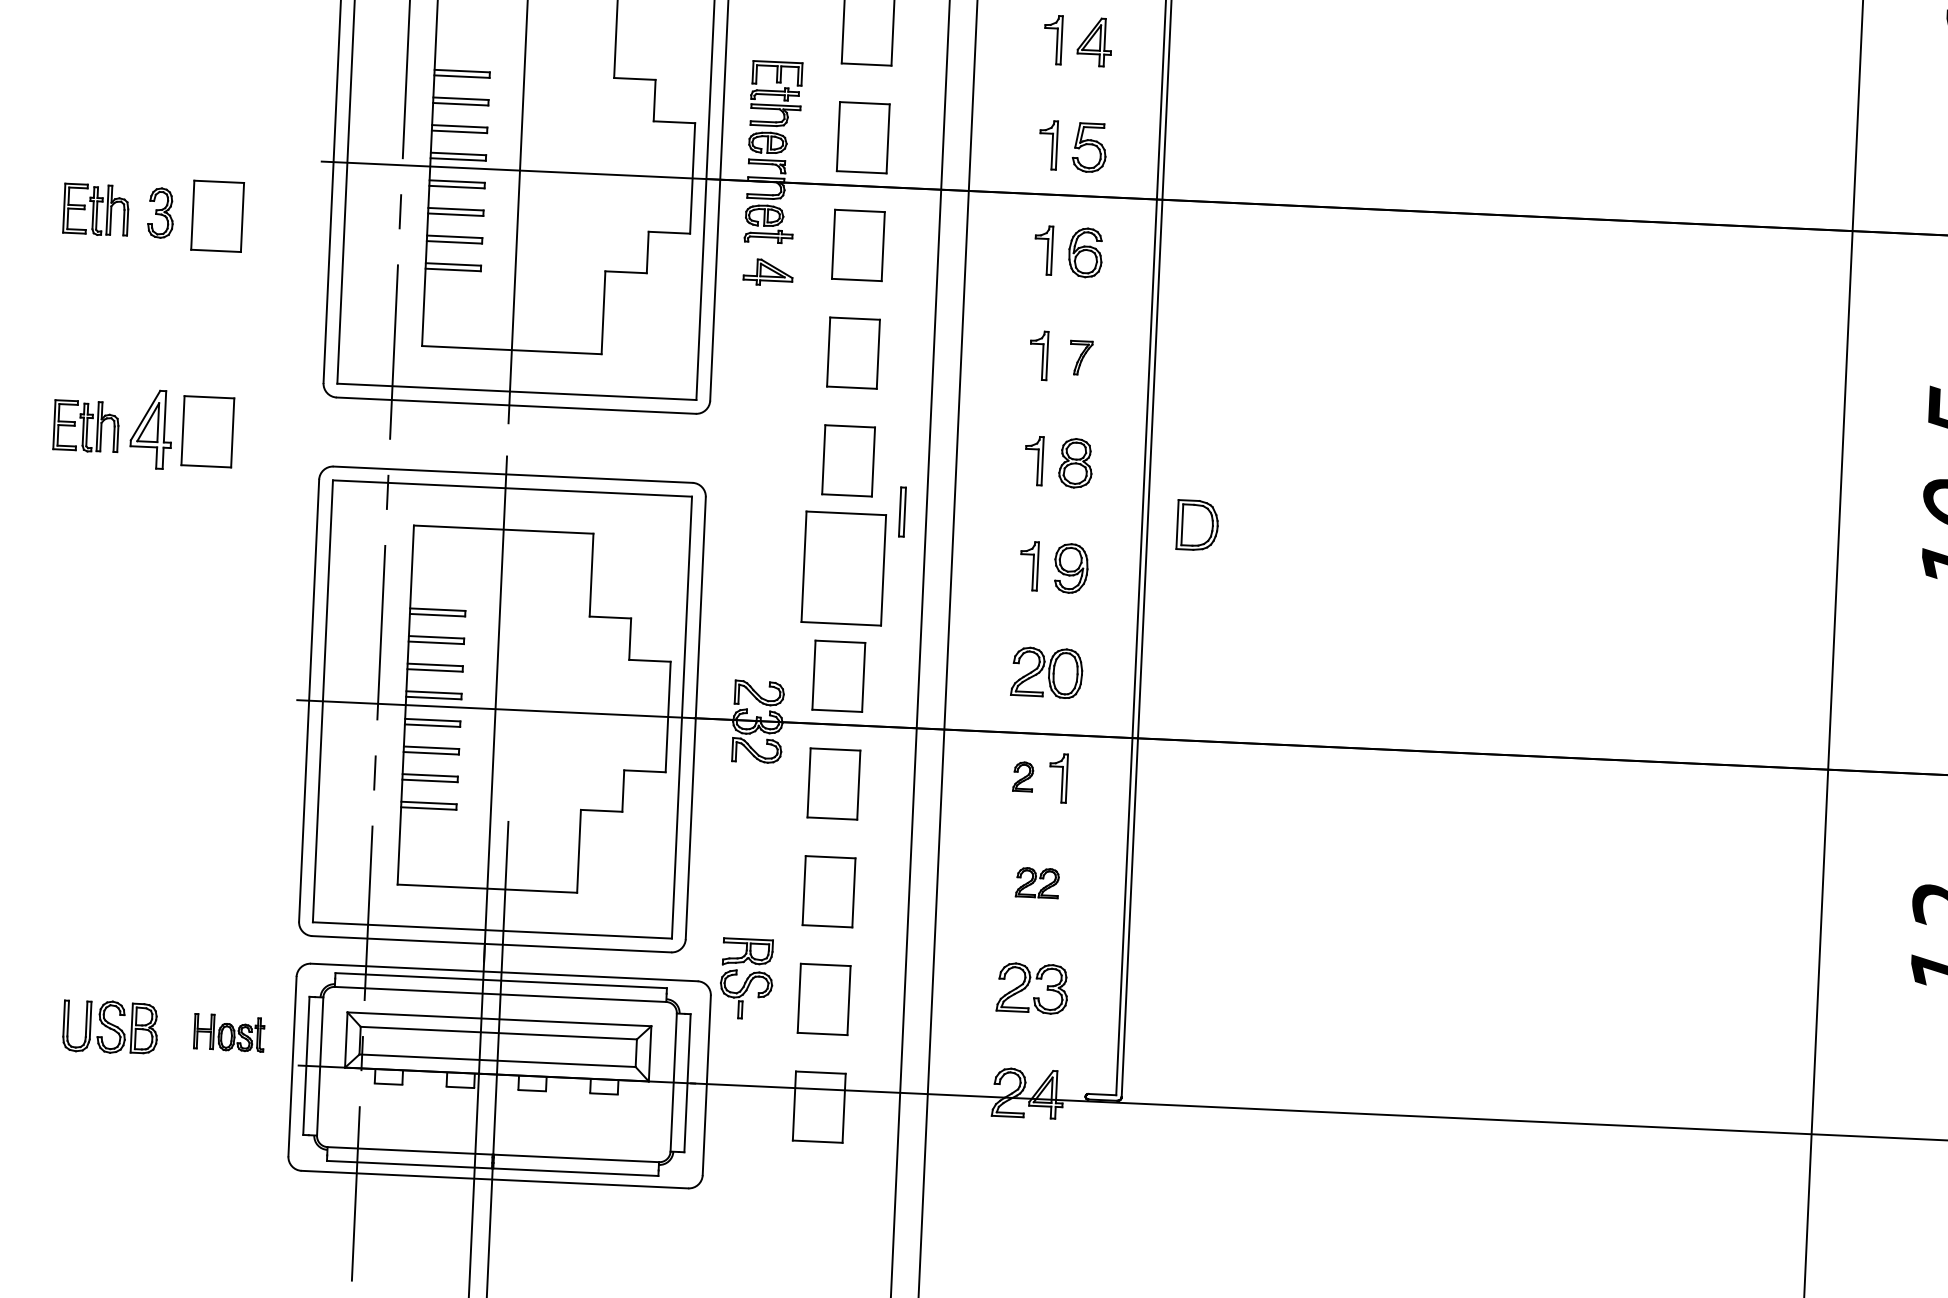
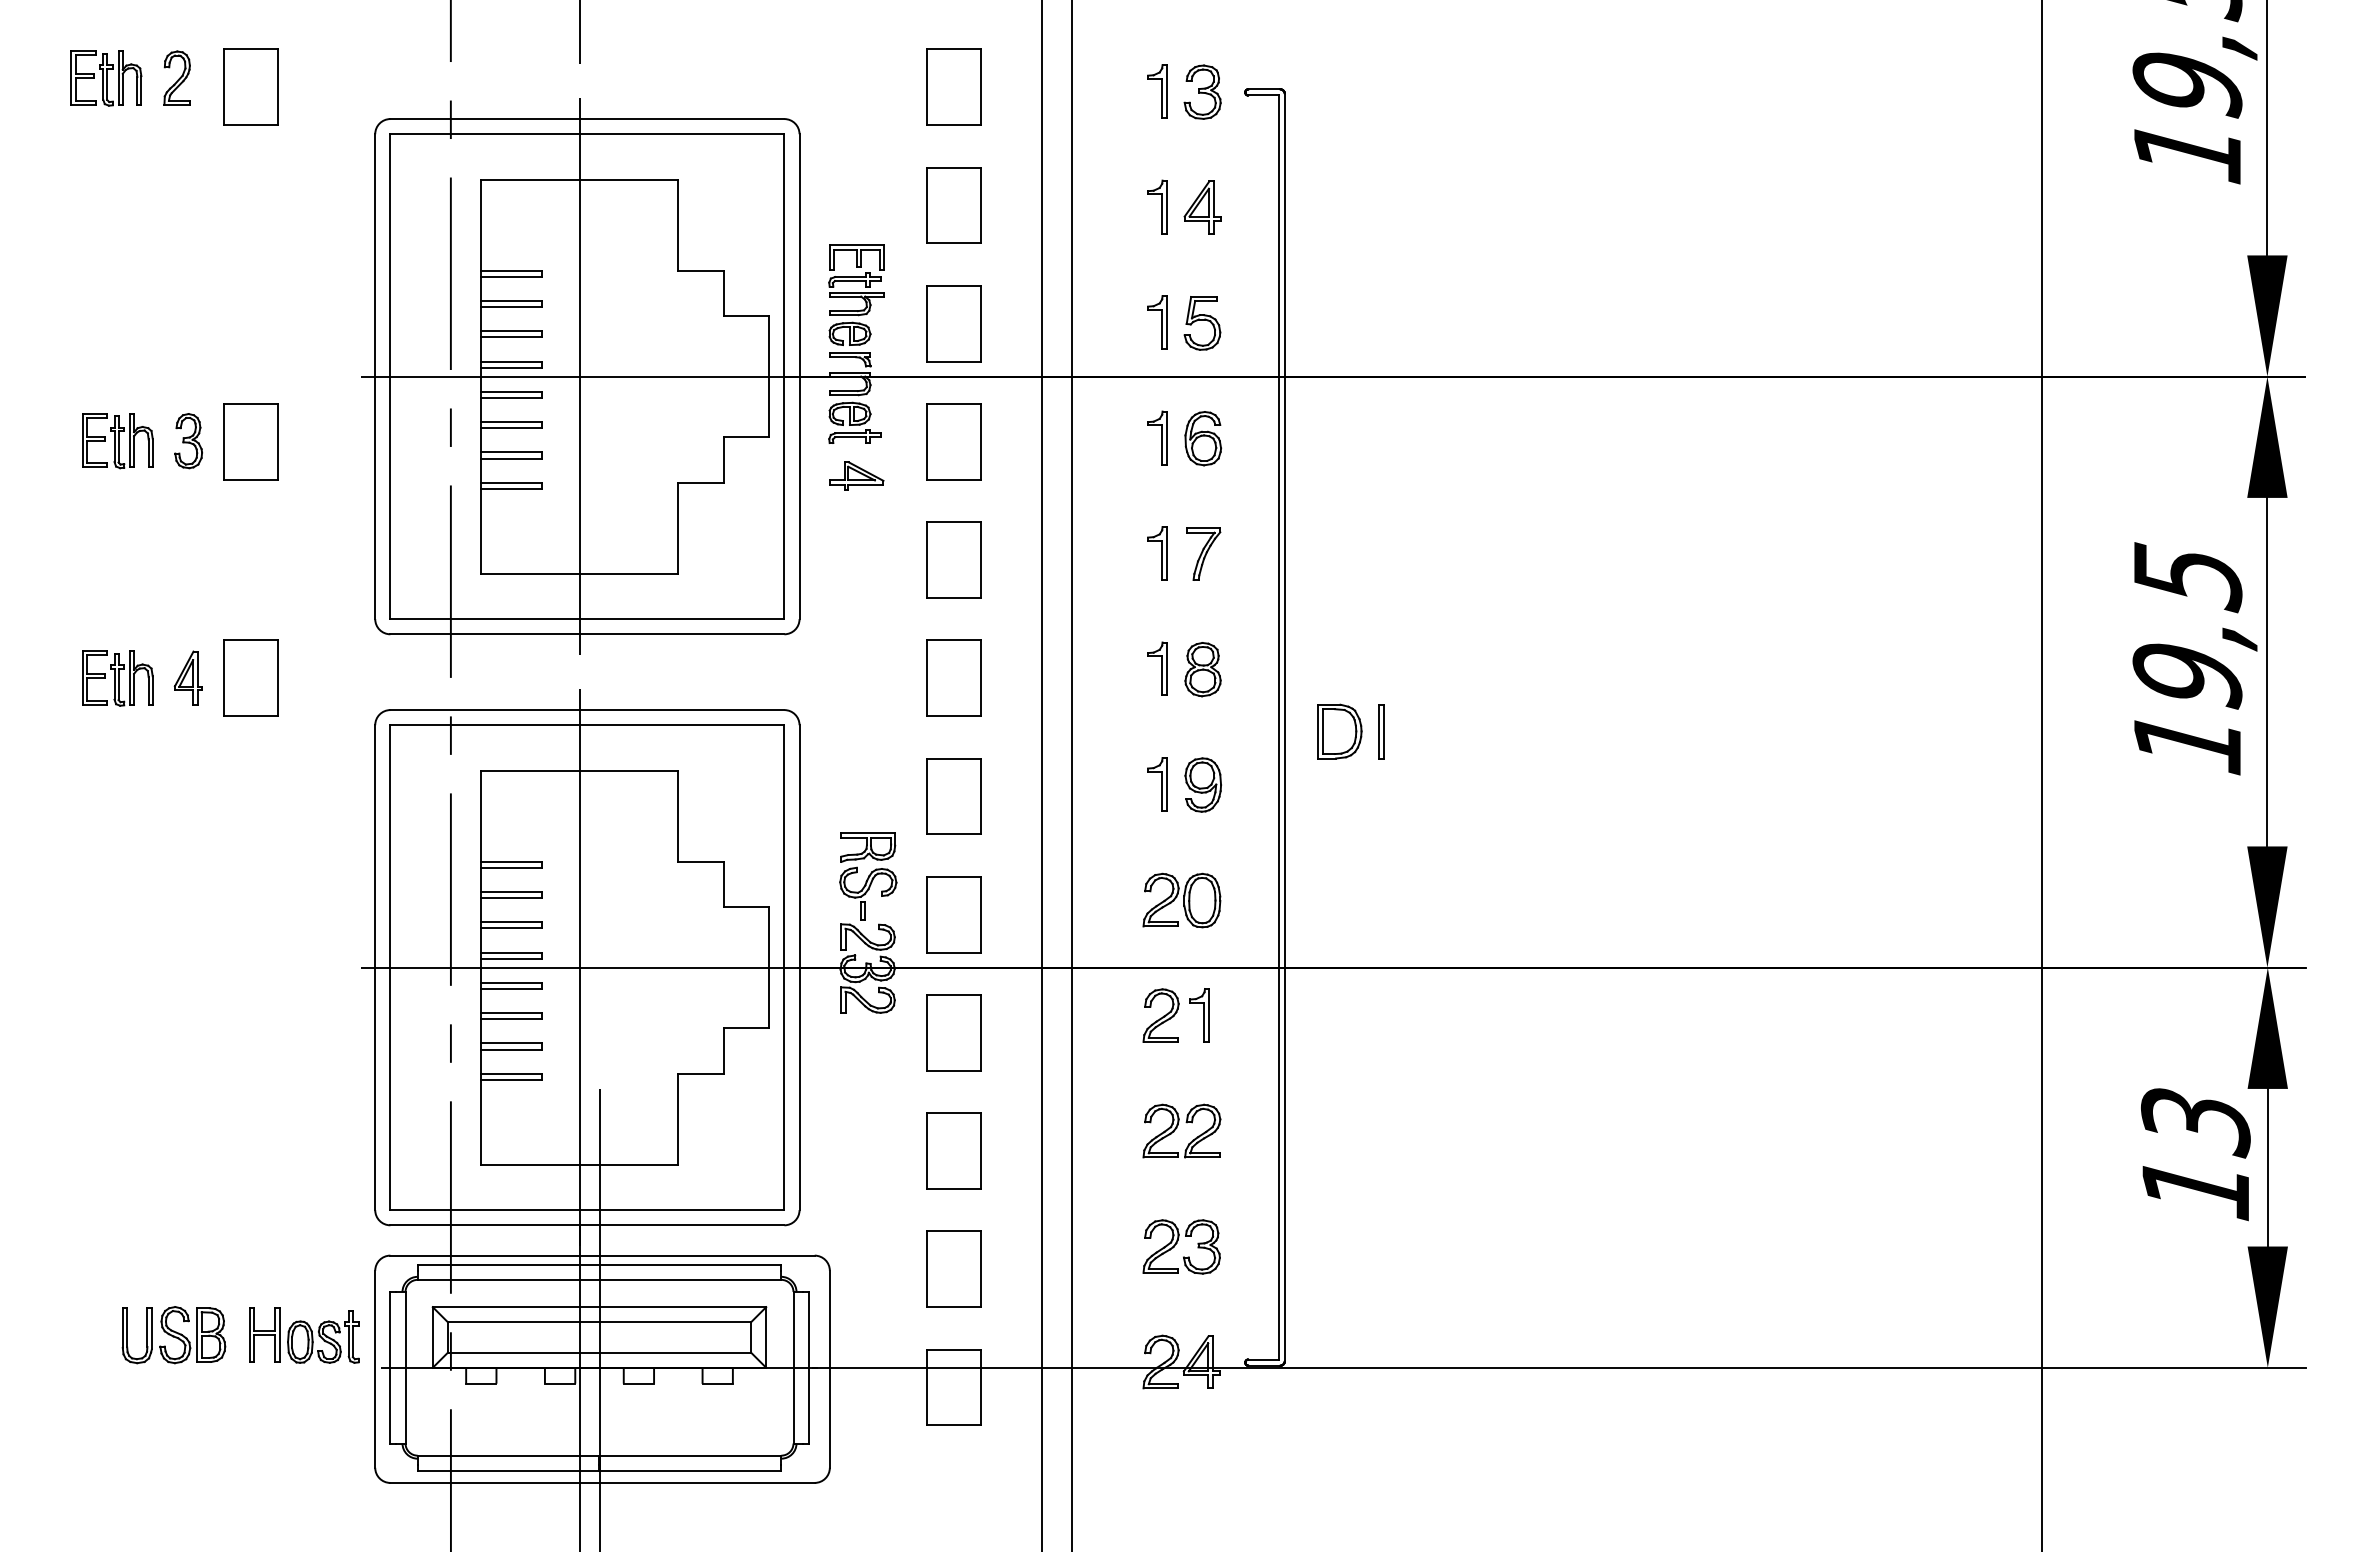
part: (1081, 357) -> (1203, 553), size x1.43
part: (150, 428) -> (187, 677), size x0.62
part: (902, 511) -> (1381, 731), moved
part: (843, 568) -> (953, 796), size x0.62
part: (1022, 776) -> (1160, 1015), size x1.67
part: (1037, 882) -> (1181, 1130), size x1.67
part: (746, 978) -> (868, 876), moved
part: (229, 1032) -> (304, 1335), size x1.43

